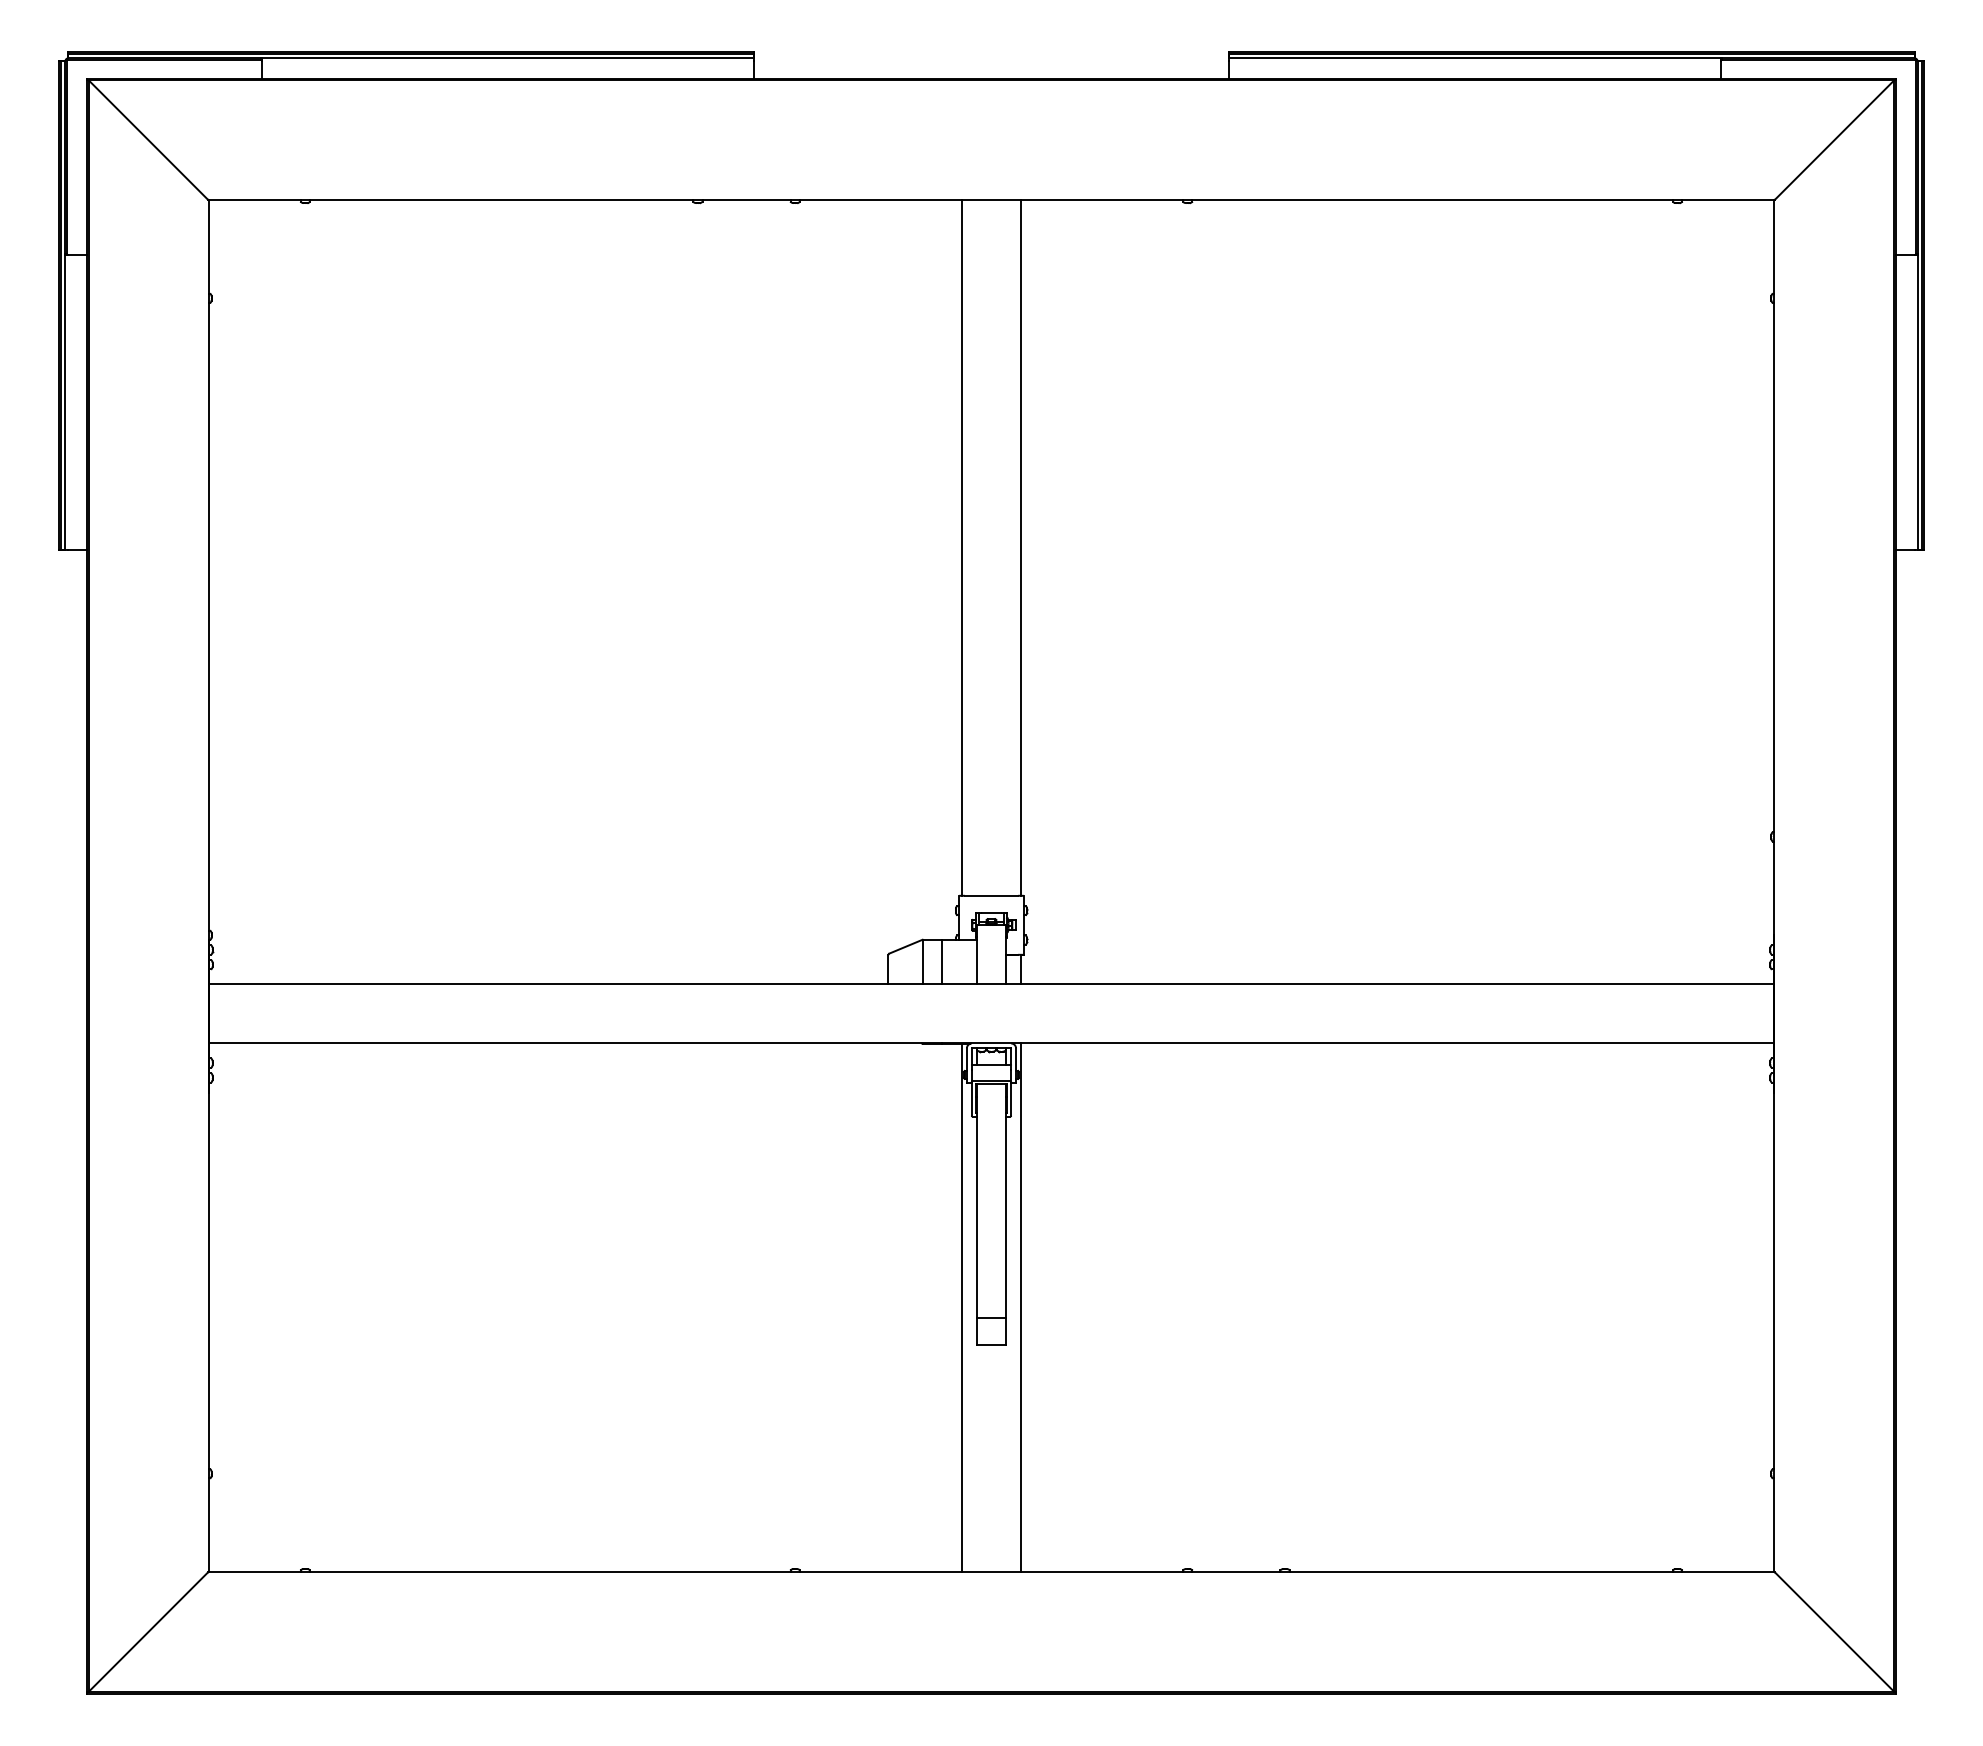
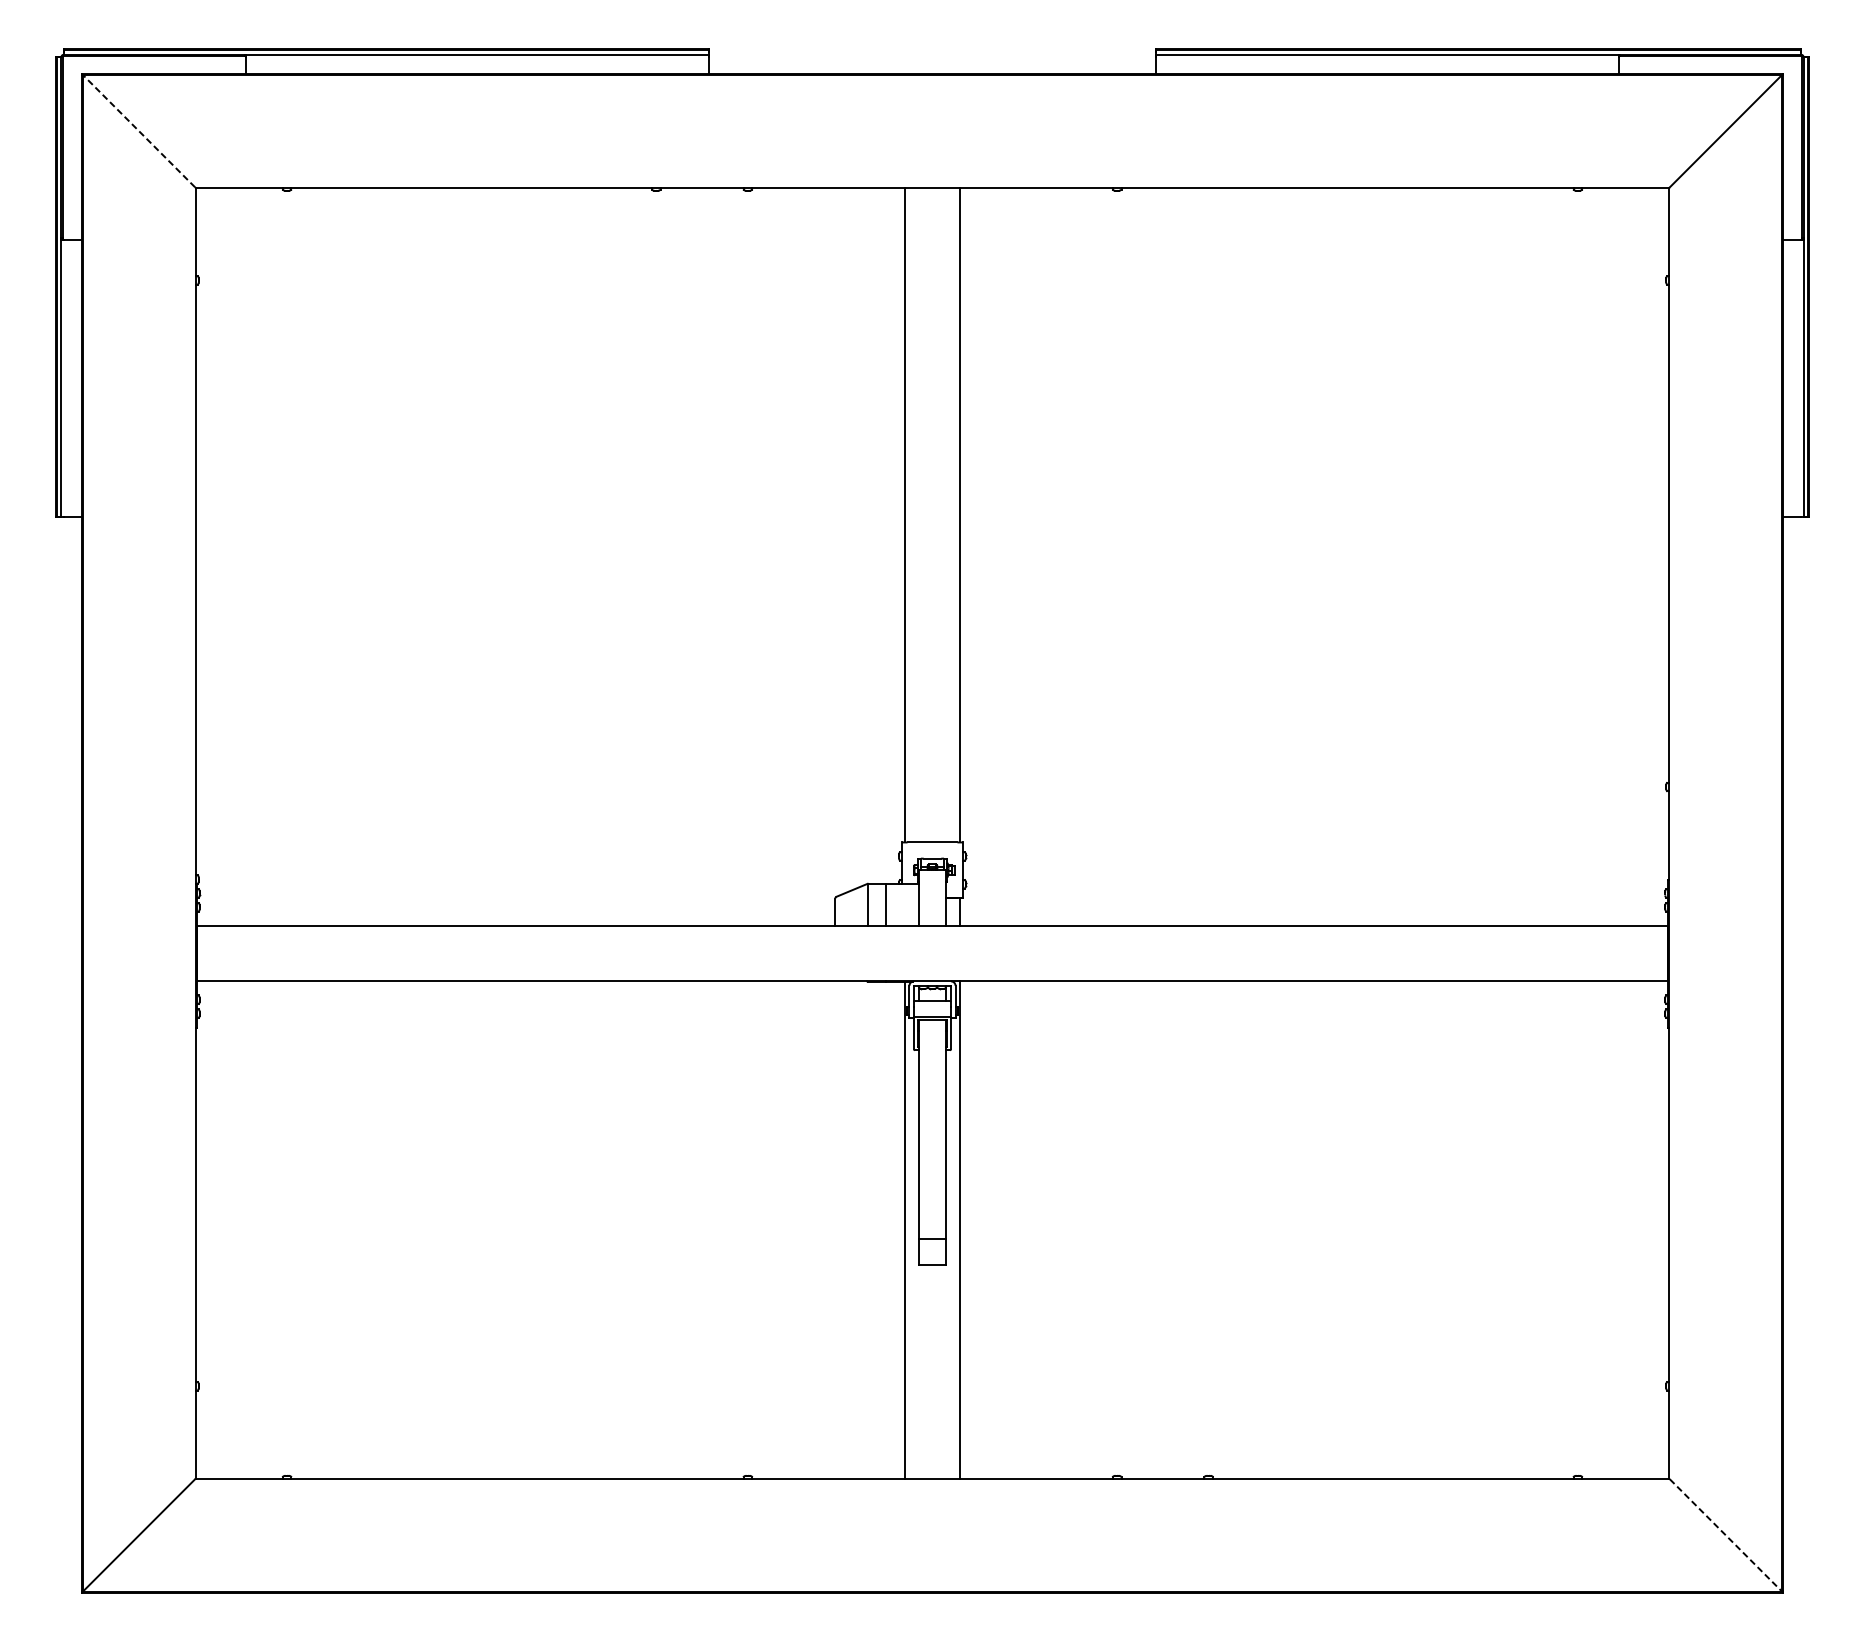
line: (148, 140) -> (139, 131), solid -> dashed
line: (1834, 1632) -> (1725, 1535), solid -> dashed

